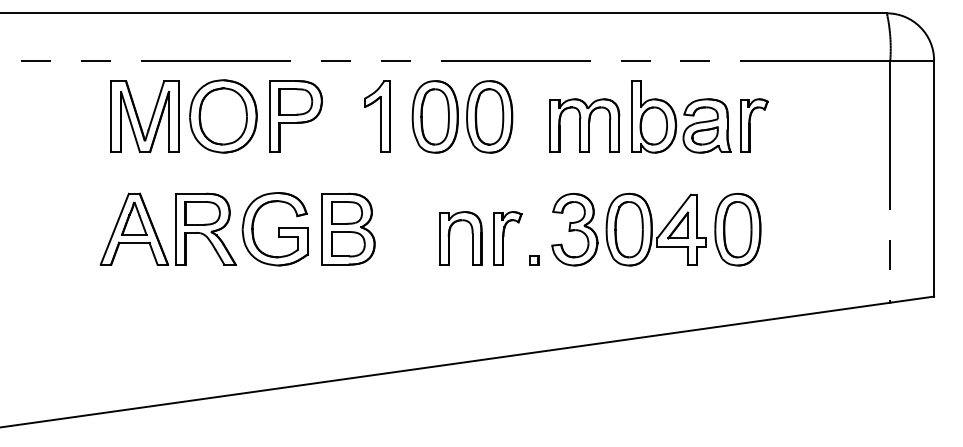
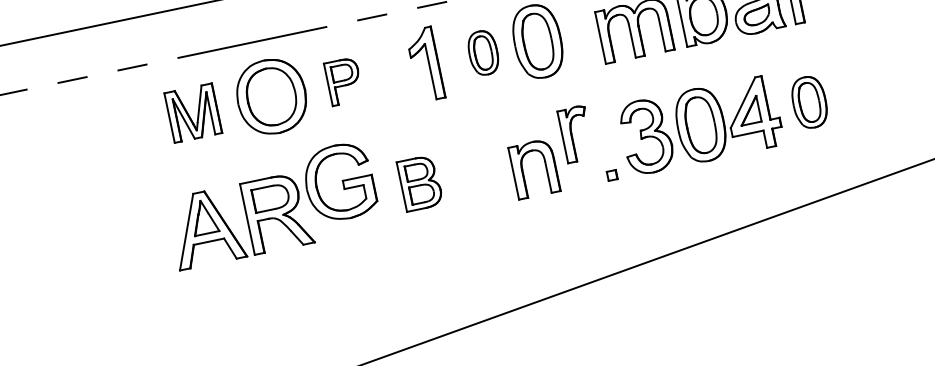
part: (144, 116) -> (192, 113), size x0.7
part: (295, 116) -> (343, 81), size x0.6
part: (434, 116) -> (482, 52), size x0.6
part: (348, 228) -> (420, 182), size x0.7
part: (274, 229) -> (338, 182), moved
part: (737, 229) -> (809, 102), size x0.7
part: (507, 238) -> (575, 134), moved

